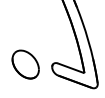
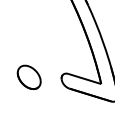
part: (25, 64) -> (29, 77), size x0.7

